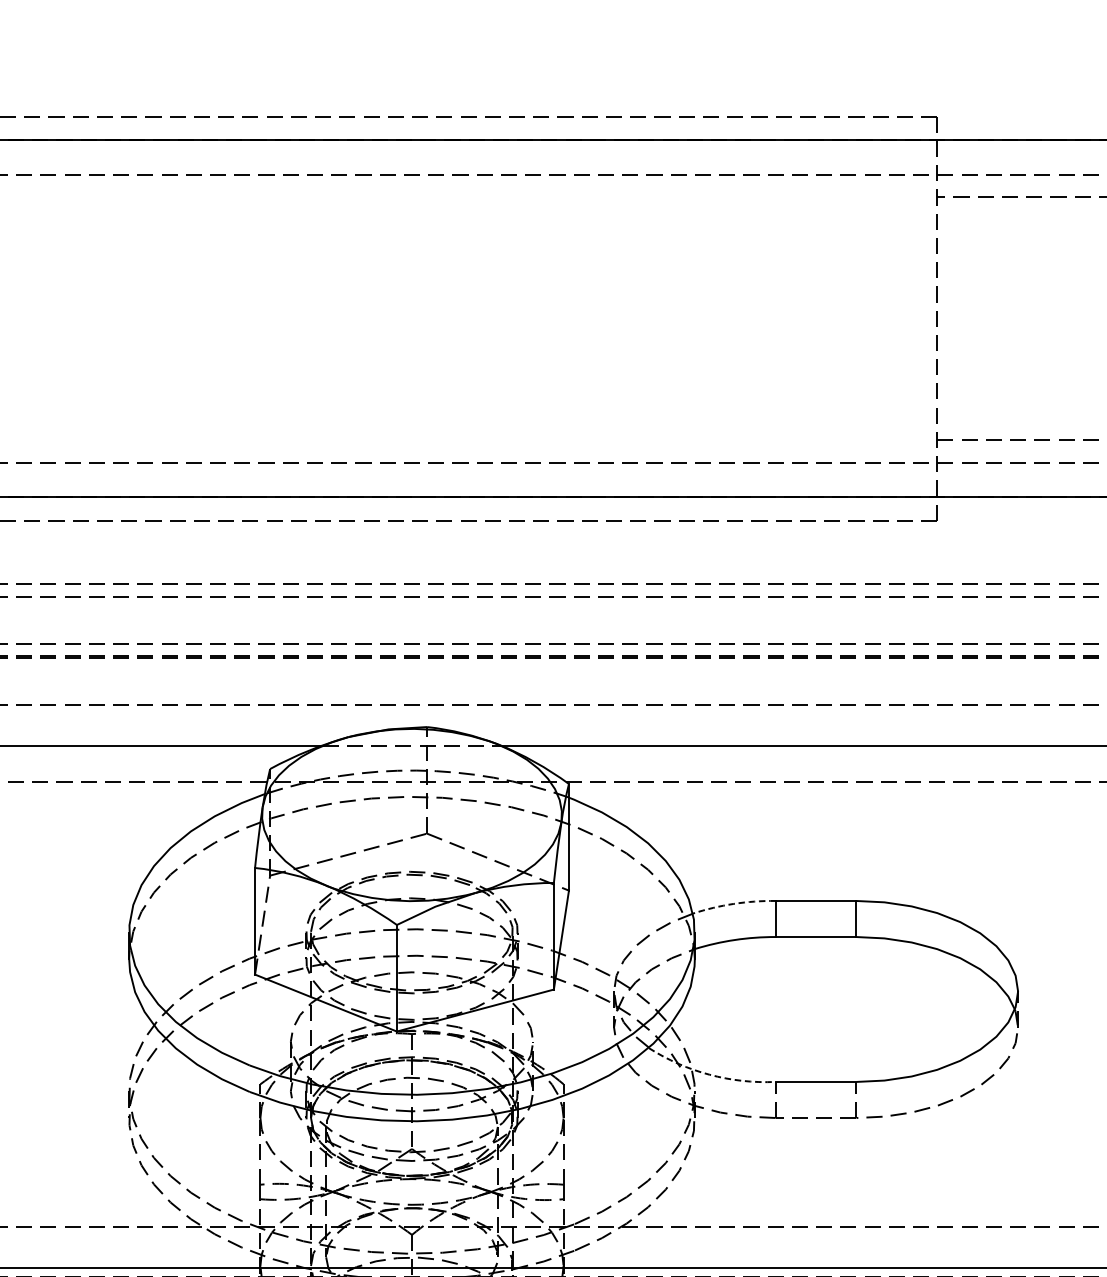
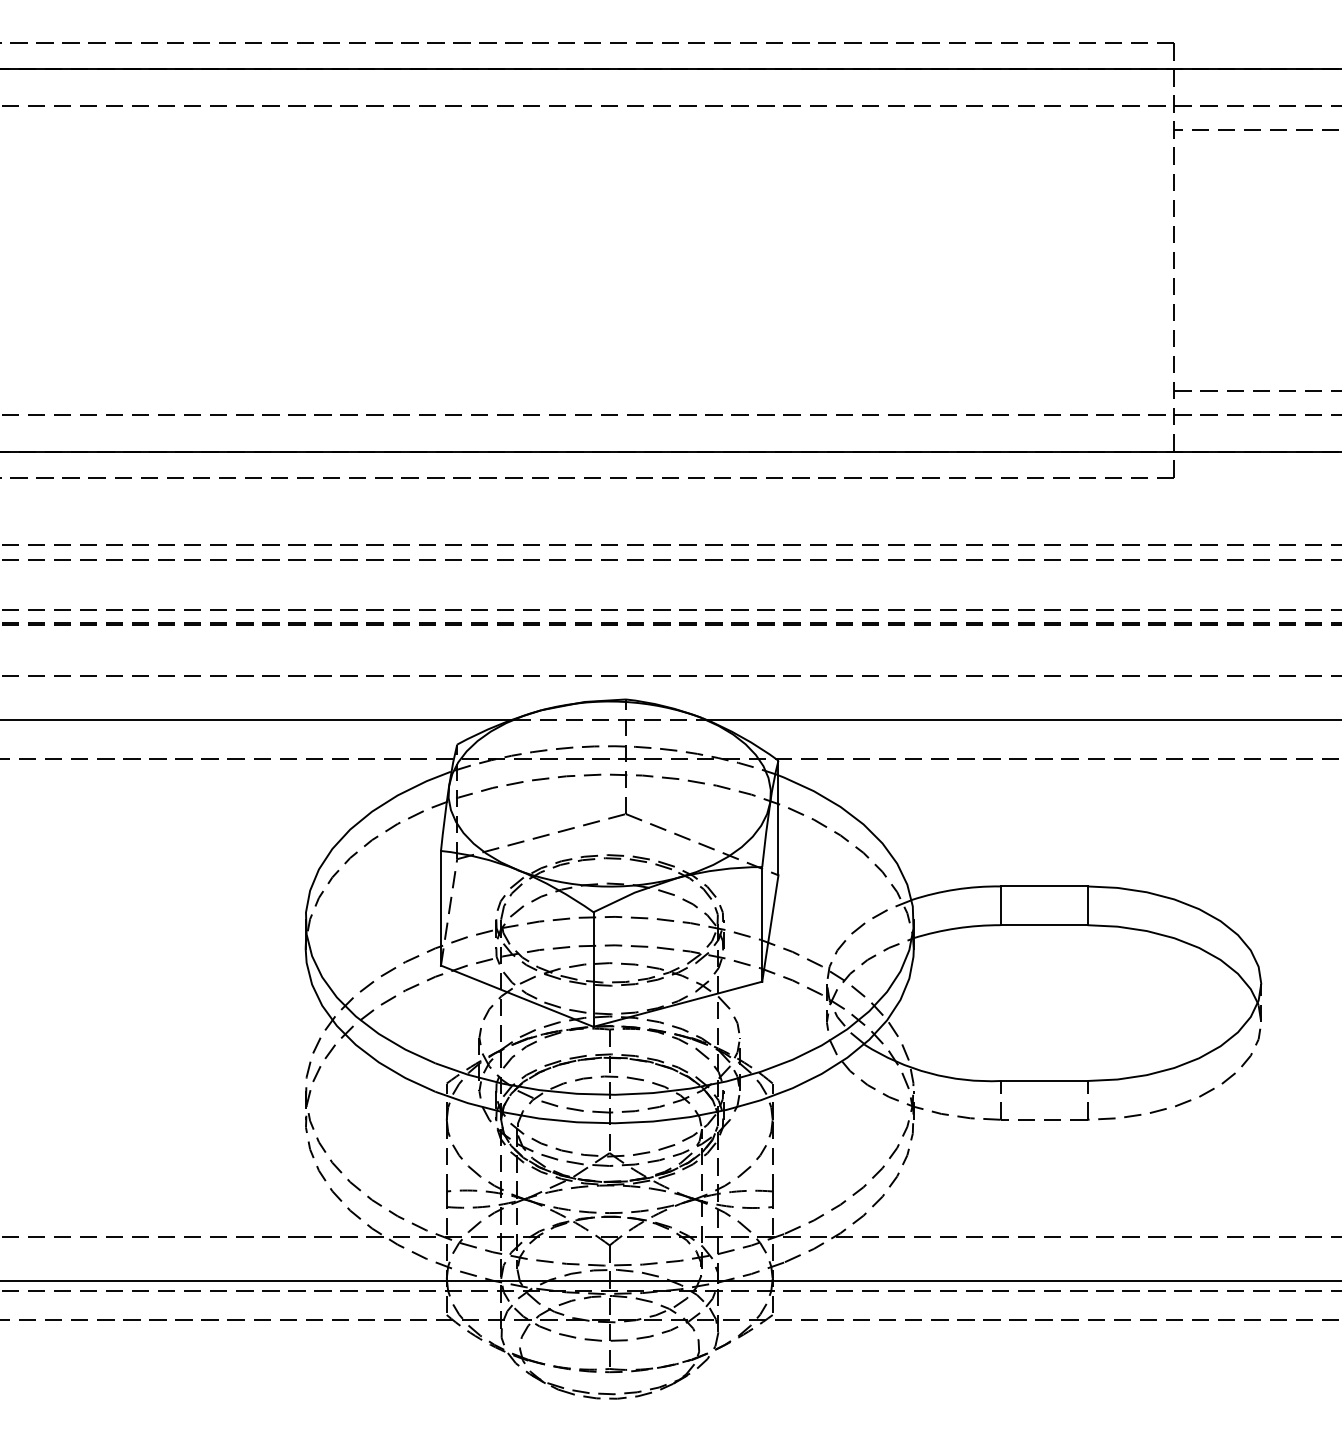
arc: (733, 903) -> (955, 889), dashed -> solid
arc: (709, 1074) -> (929, 1073), dashed -> solid

